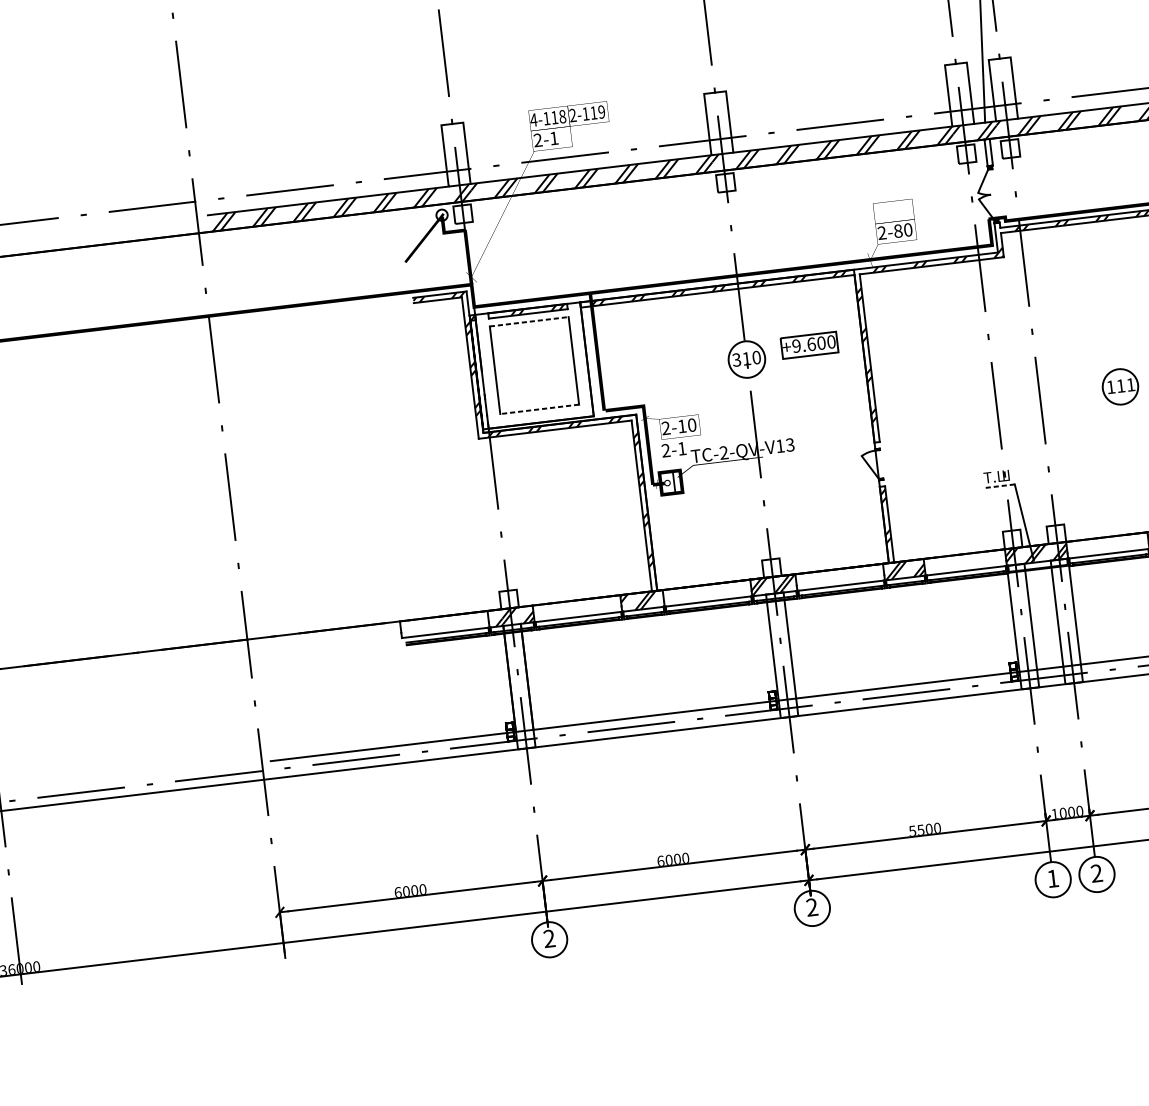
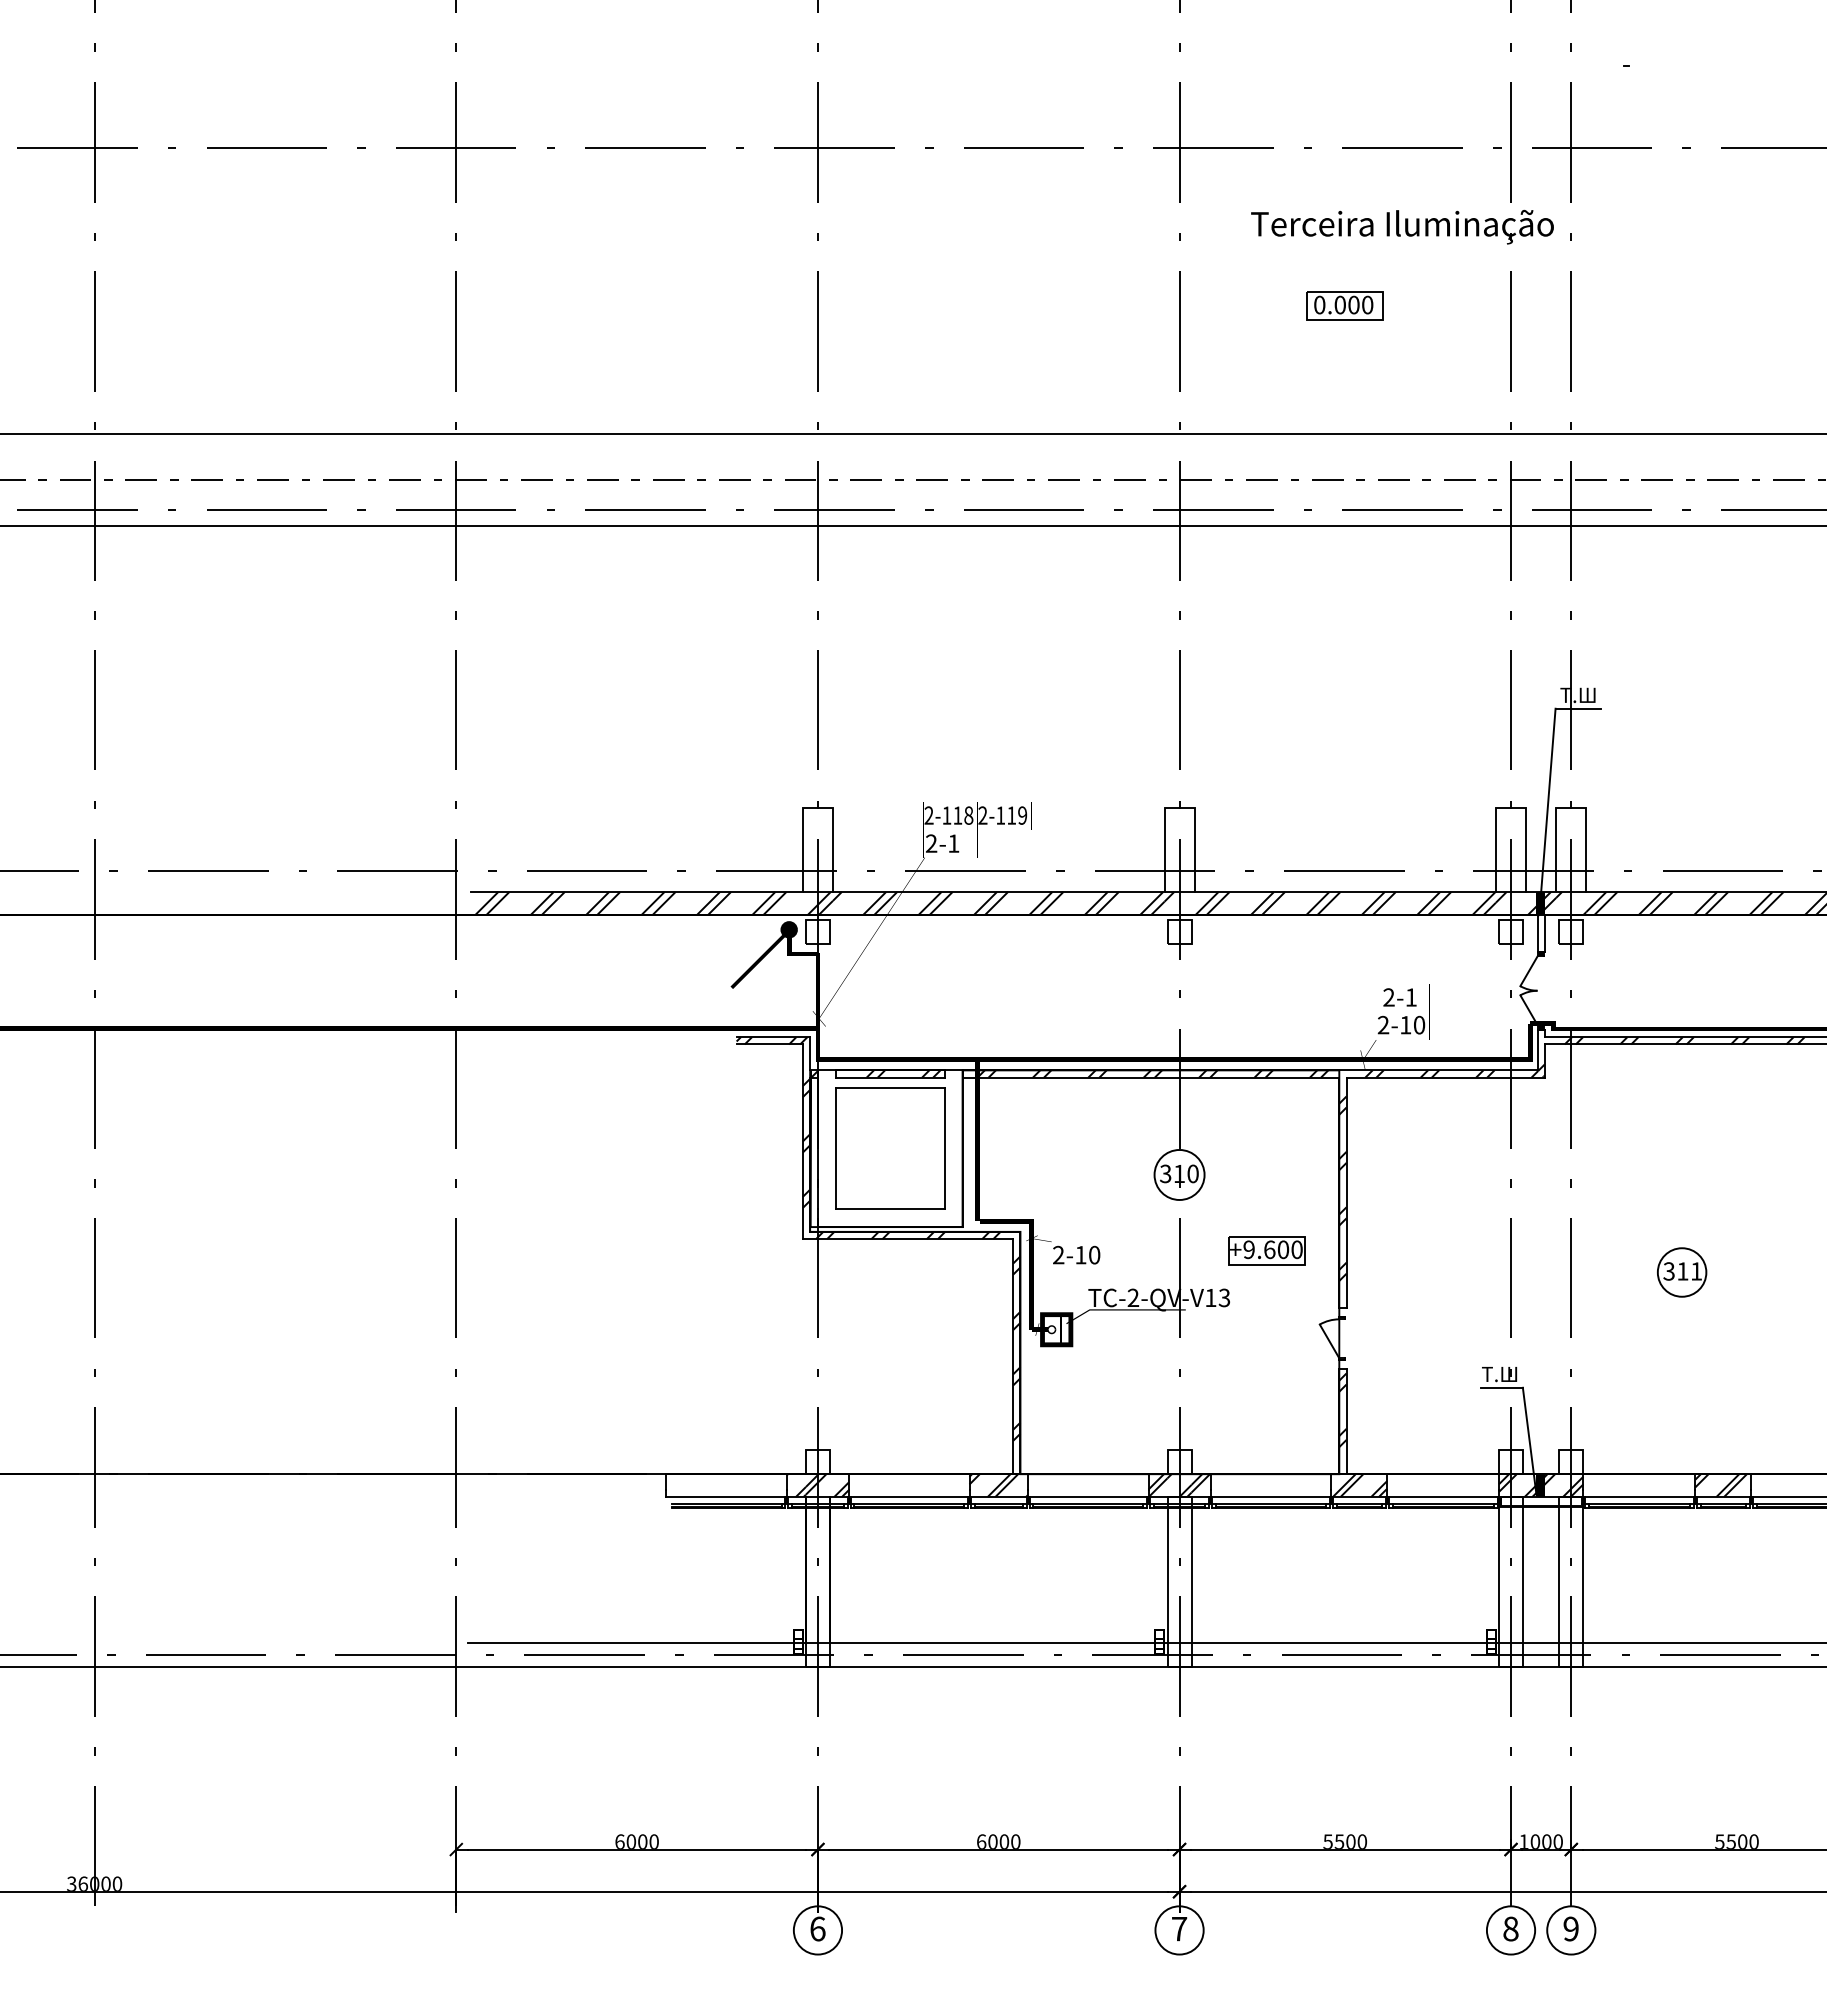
text: (533, 120) -> (928, 815), 4-118 -> 2-118
fill: (985, 130) -> (1540, 902), added
fill: (441, 215) -> (788, 929), added
text: (898, 231) -> (1405, 1025), 2-80 -> 2-10
line: (529, 321) -> (890, 1088), dashed -> solid
part: (809, 345) -> (1266, 1250), moved
text: (1110, 387) -> (1668, 1271), 111 -> 311
line: (539, 409) -> (889, 1208), dashed -> solid
text: (673, 449) -> (1399, 997), moved
line: (999, 486) -> (1502, 1387), dashed -> solid
fill: (1036, 553) -> (1540, 1485), added
text: (1096, 873) -> (1570, 1929), 2 -> 9
text: (1052, 878) -> (1510, 1928), 1 -> 8
text: (812, 907) -> (1179, 1928), 2 -> 7
text: (549, 938) -> (817, 1928), 2 -> 6

